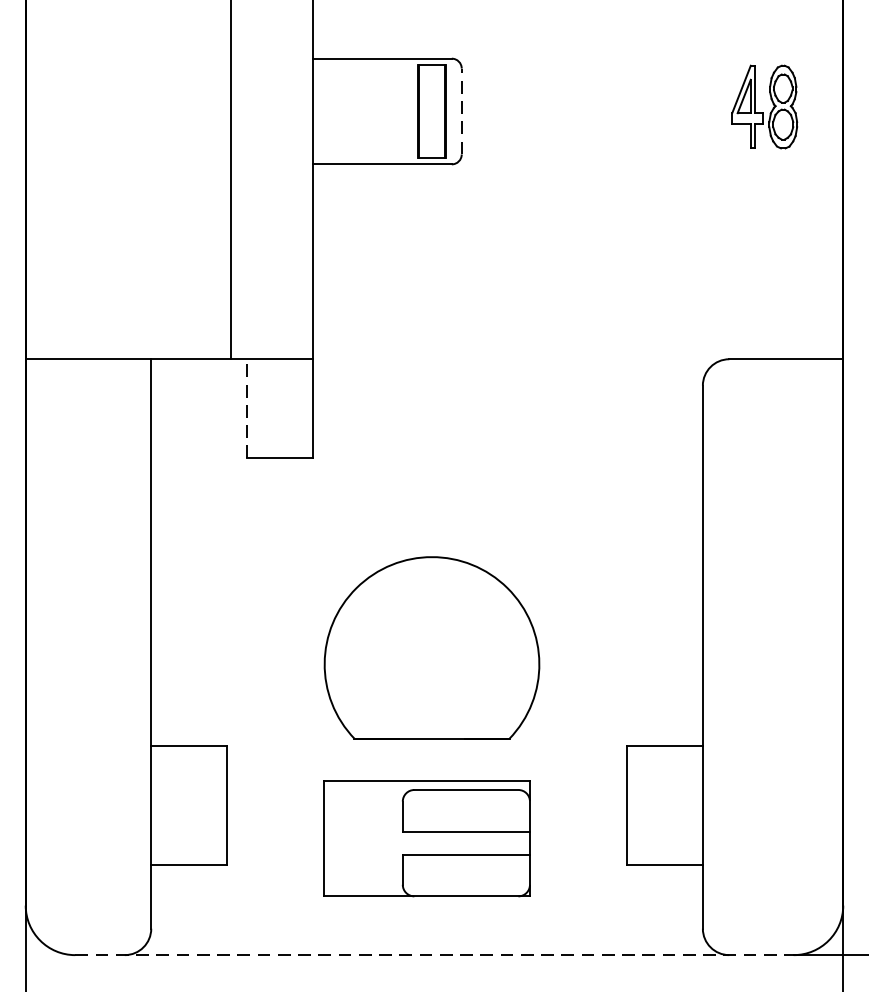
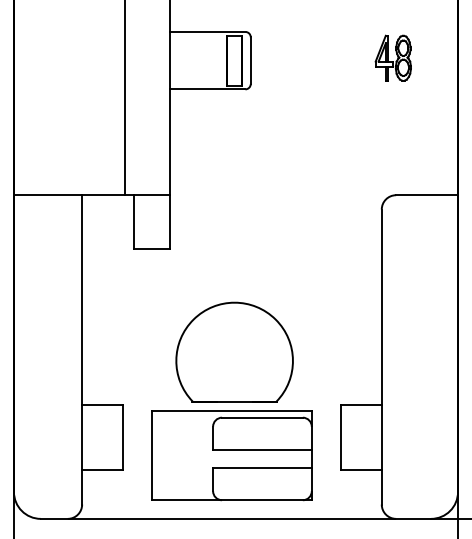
part: (763, 105) -> (392, 57), moved
line: (461, 111) -> (250, 60), dashed -> solid
line: (247, 409) -> (134, 222), dashed -> solid
part: (426, 838) -> (231, 455), size x1.43
line: (435, 954) -> (236, 518), dashed -> solid

